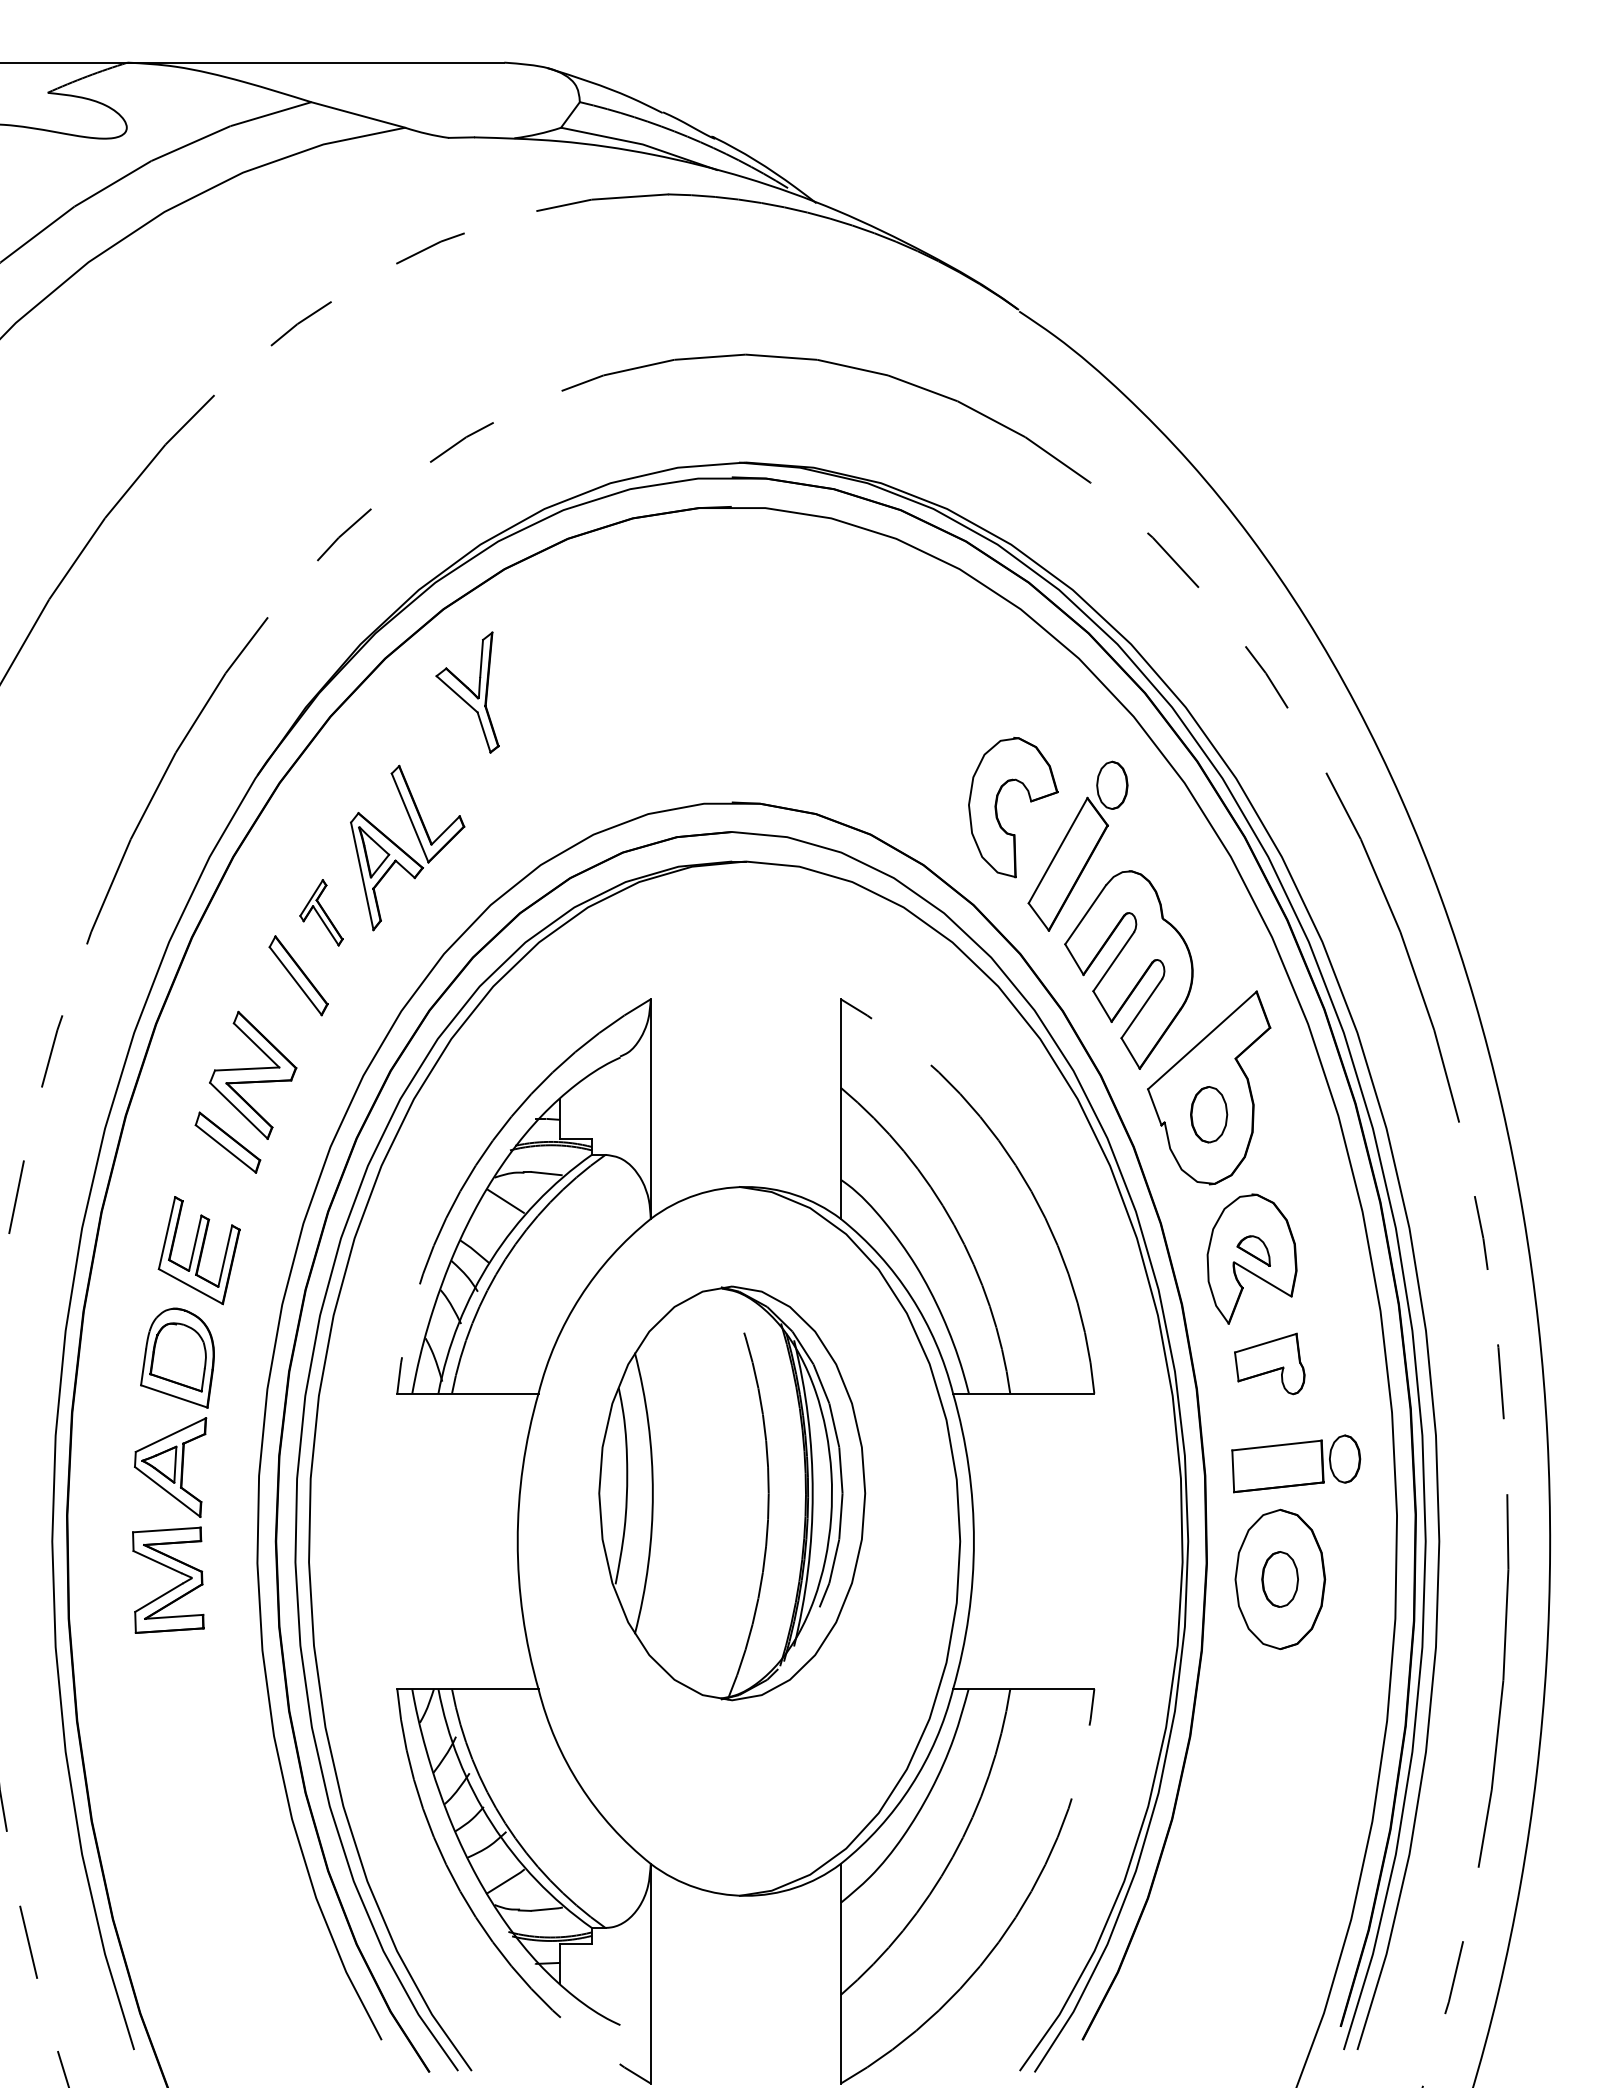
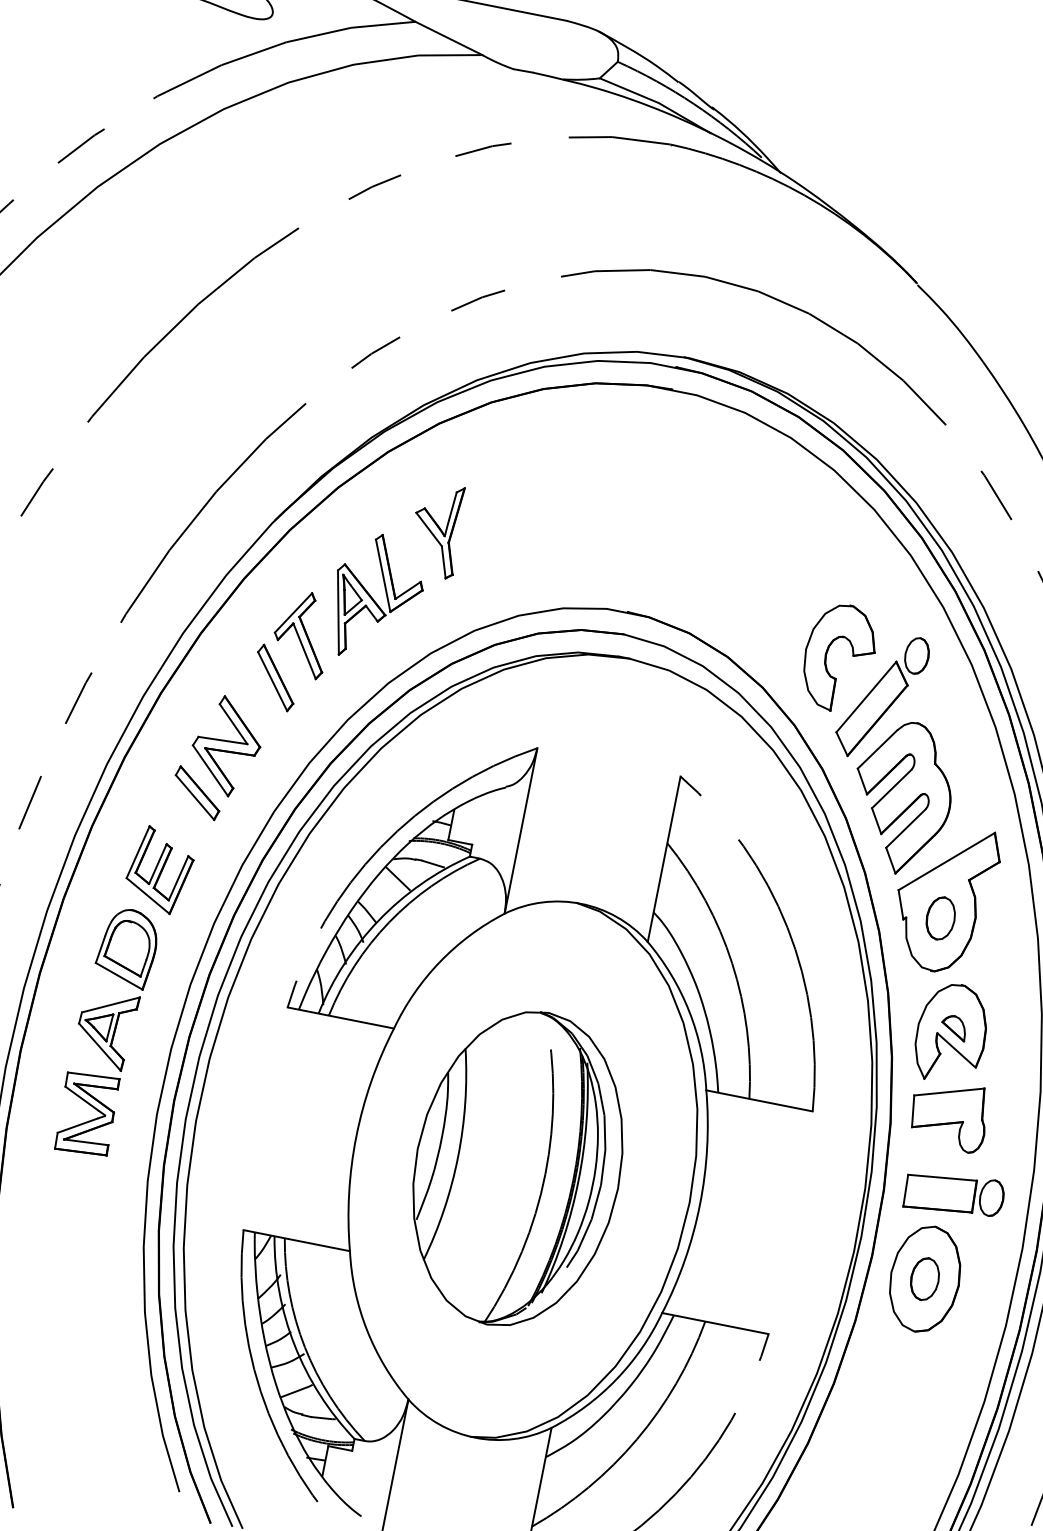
part: (467, 692) -> (437, 529), moved
part: (321, 912) -> (302, 633), size x1.67
part: (1269, 1363) -> (949, 1114), size x1.43
part: (732, 1493) -> (518, 1168), moved

